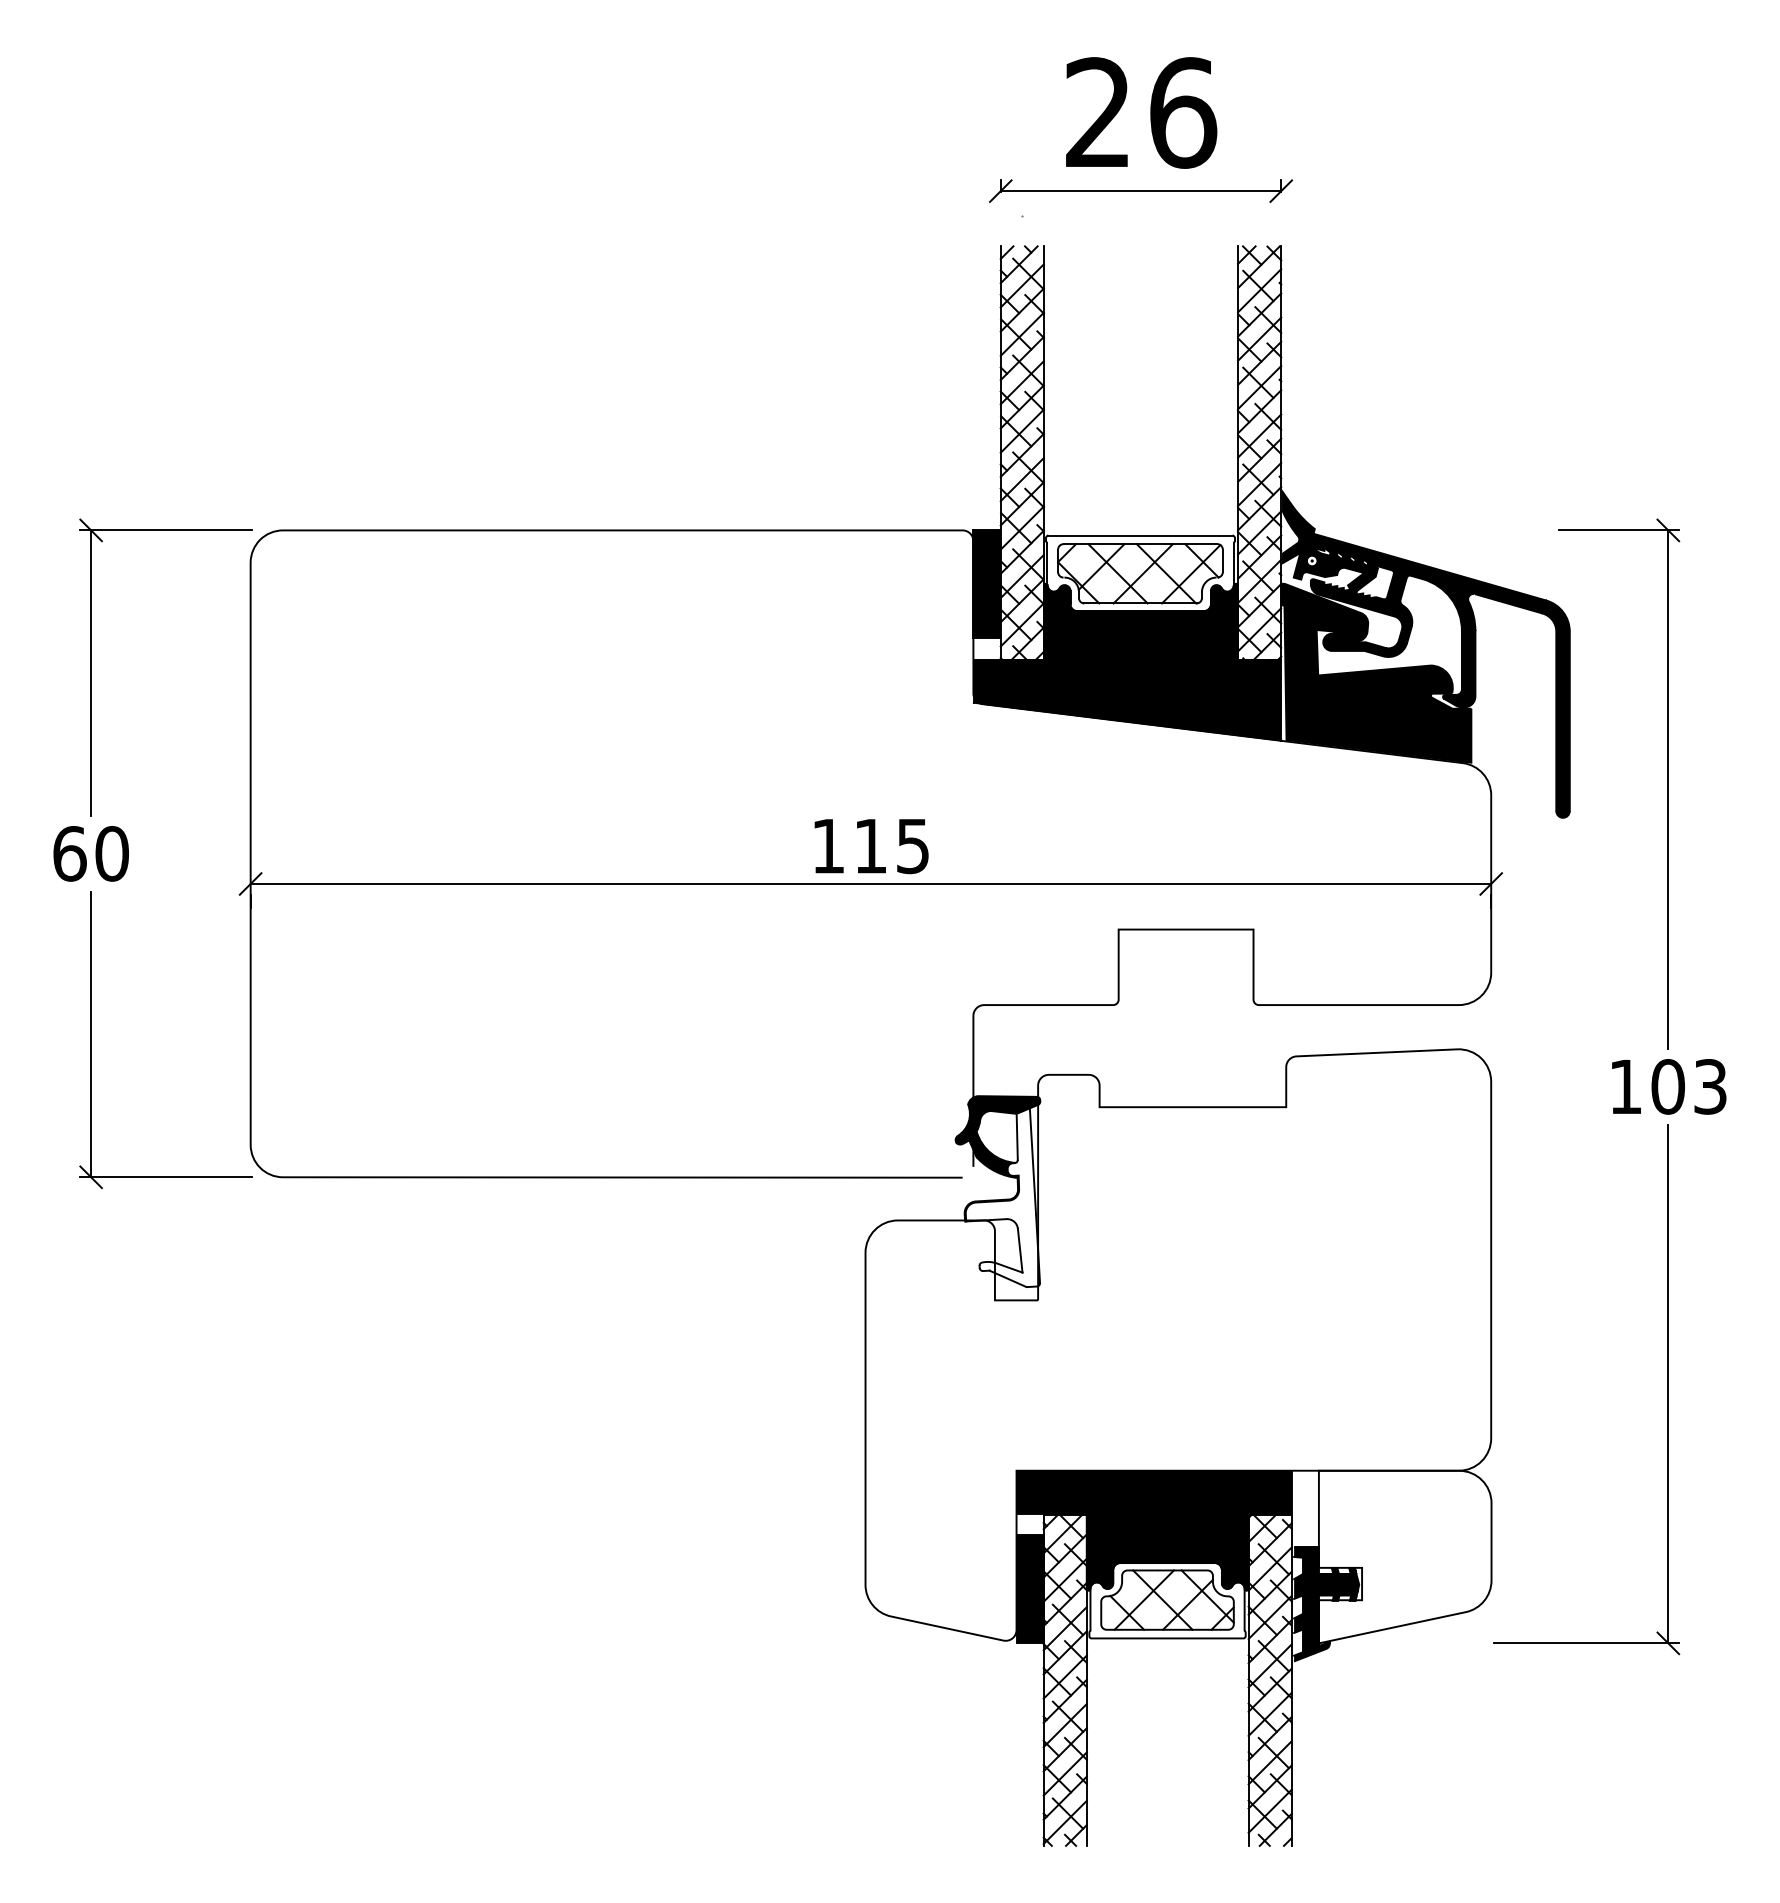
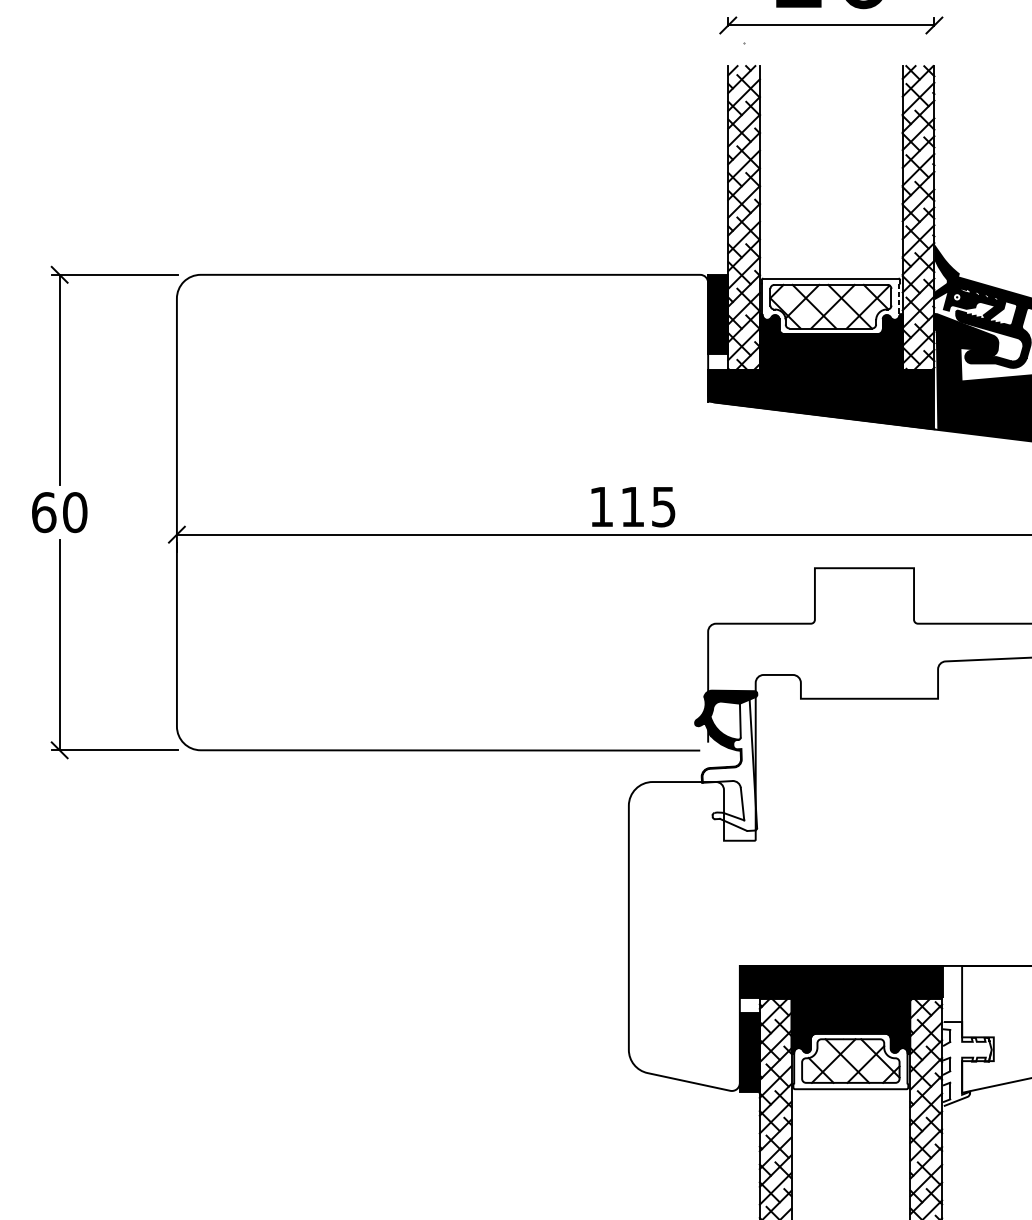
line: (1233, 564) -> (899, 299), solid -> dashed
fill: (1326, 1603) -> (967, 1063), removed

